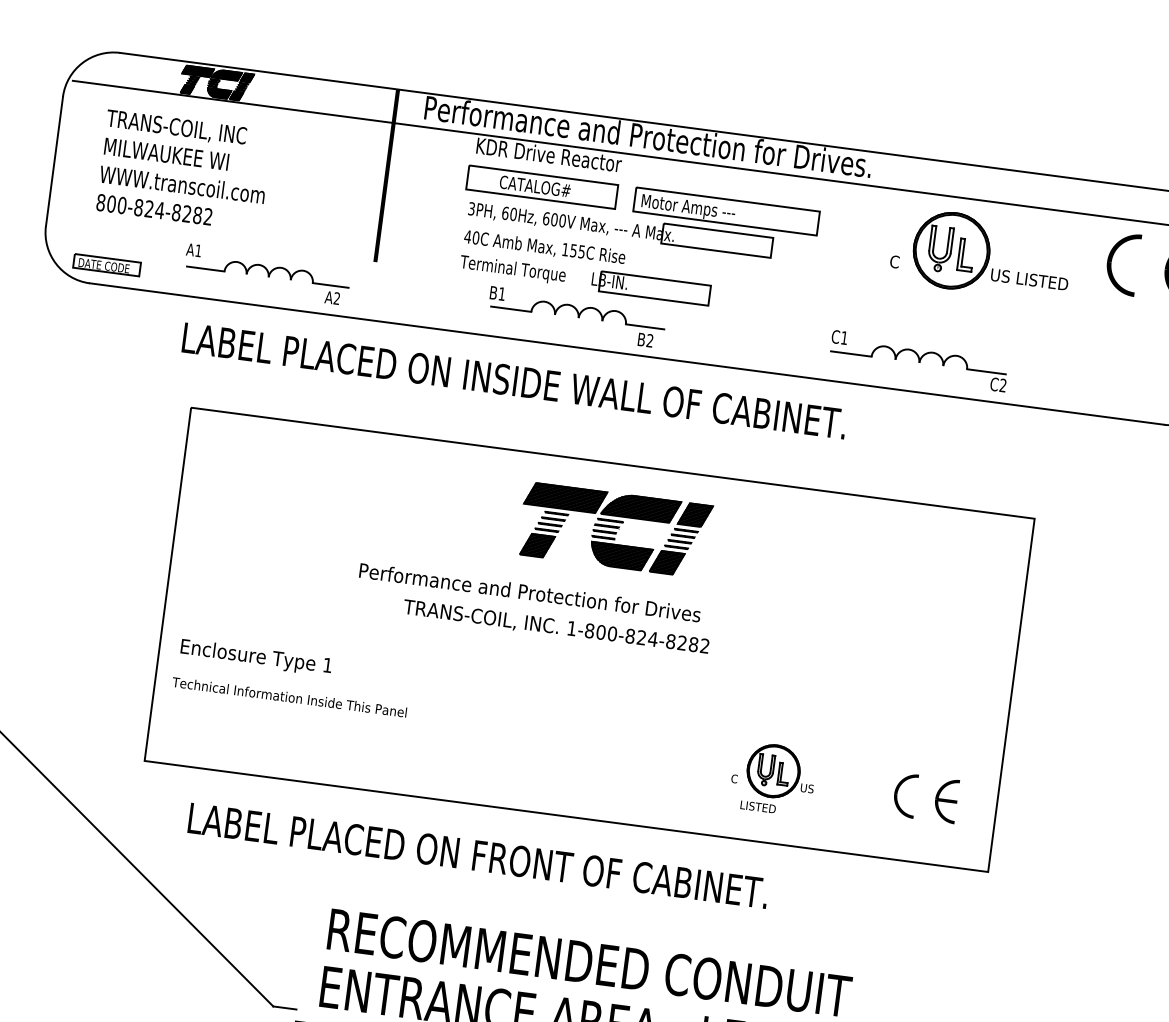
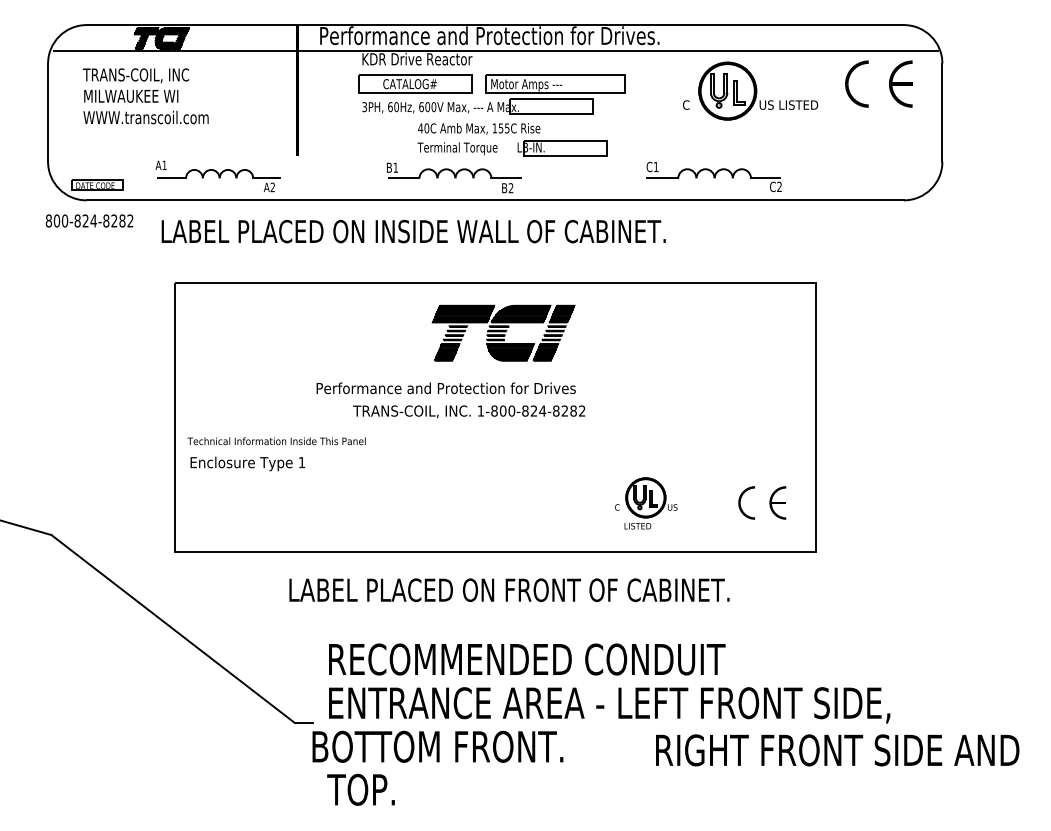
text: (154, 209) -> (89, 220), moved
part: (589, 259) -> (513, 133), moved
text: (289, 697) -> (276, 441), moved
text: (478, 856) -> (509, 590), moved

